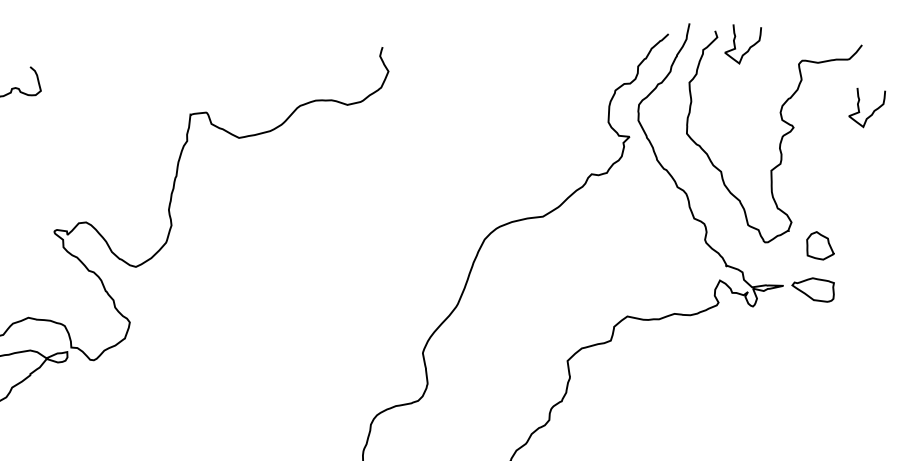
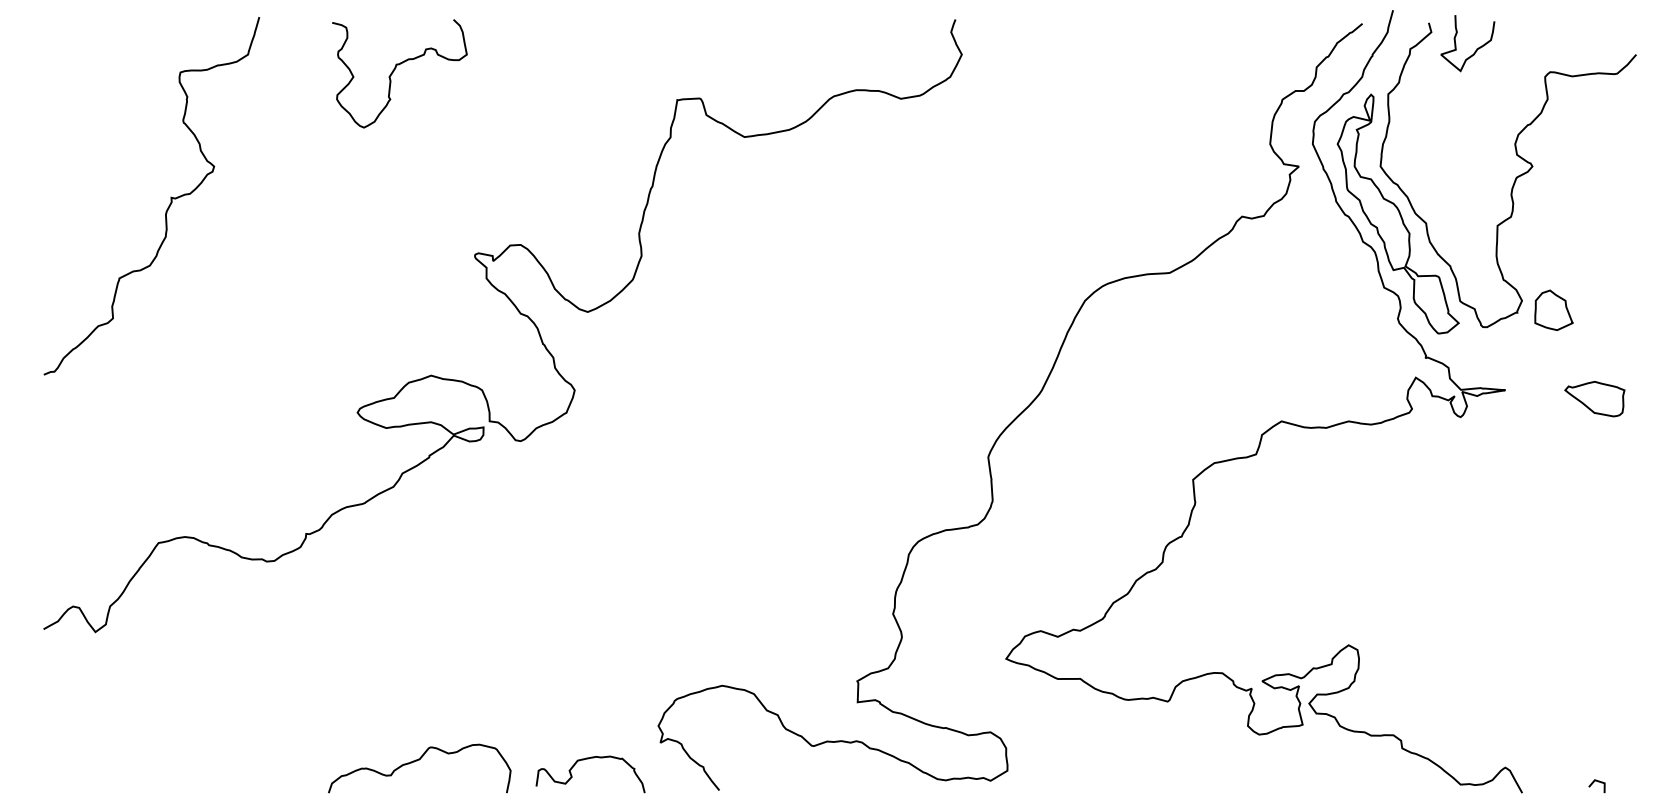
curve: (873, 110) -> (1647, 148), removed
part: (700, 165) -> (1397, 213), added
part: (819, 245) -> (1553, 309), moved
part: (813, 290) -> (1594, 399), moved

